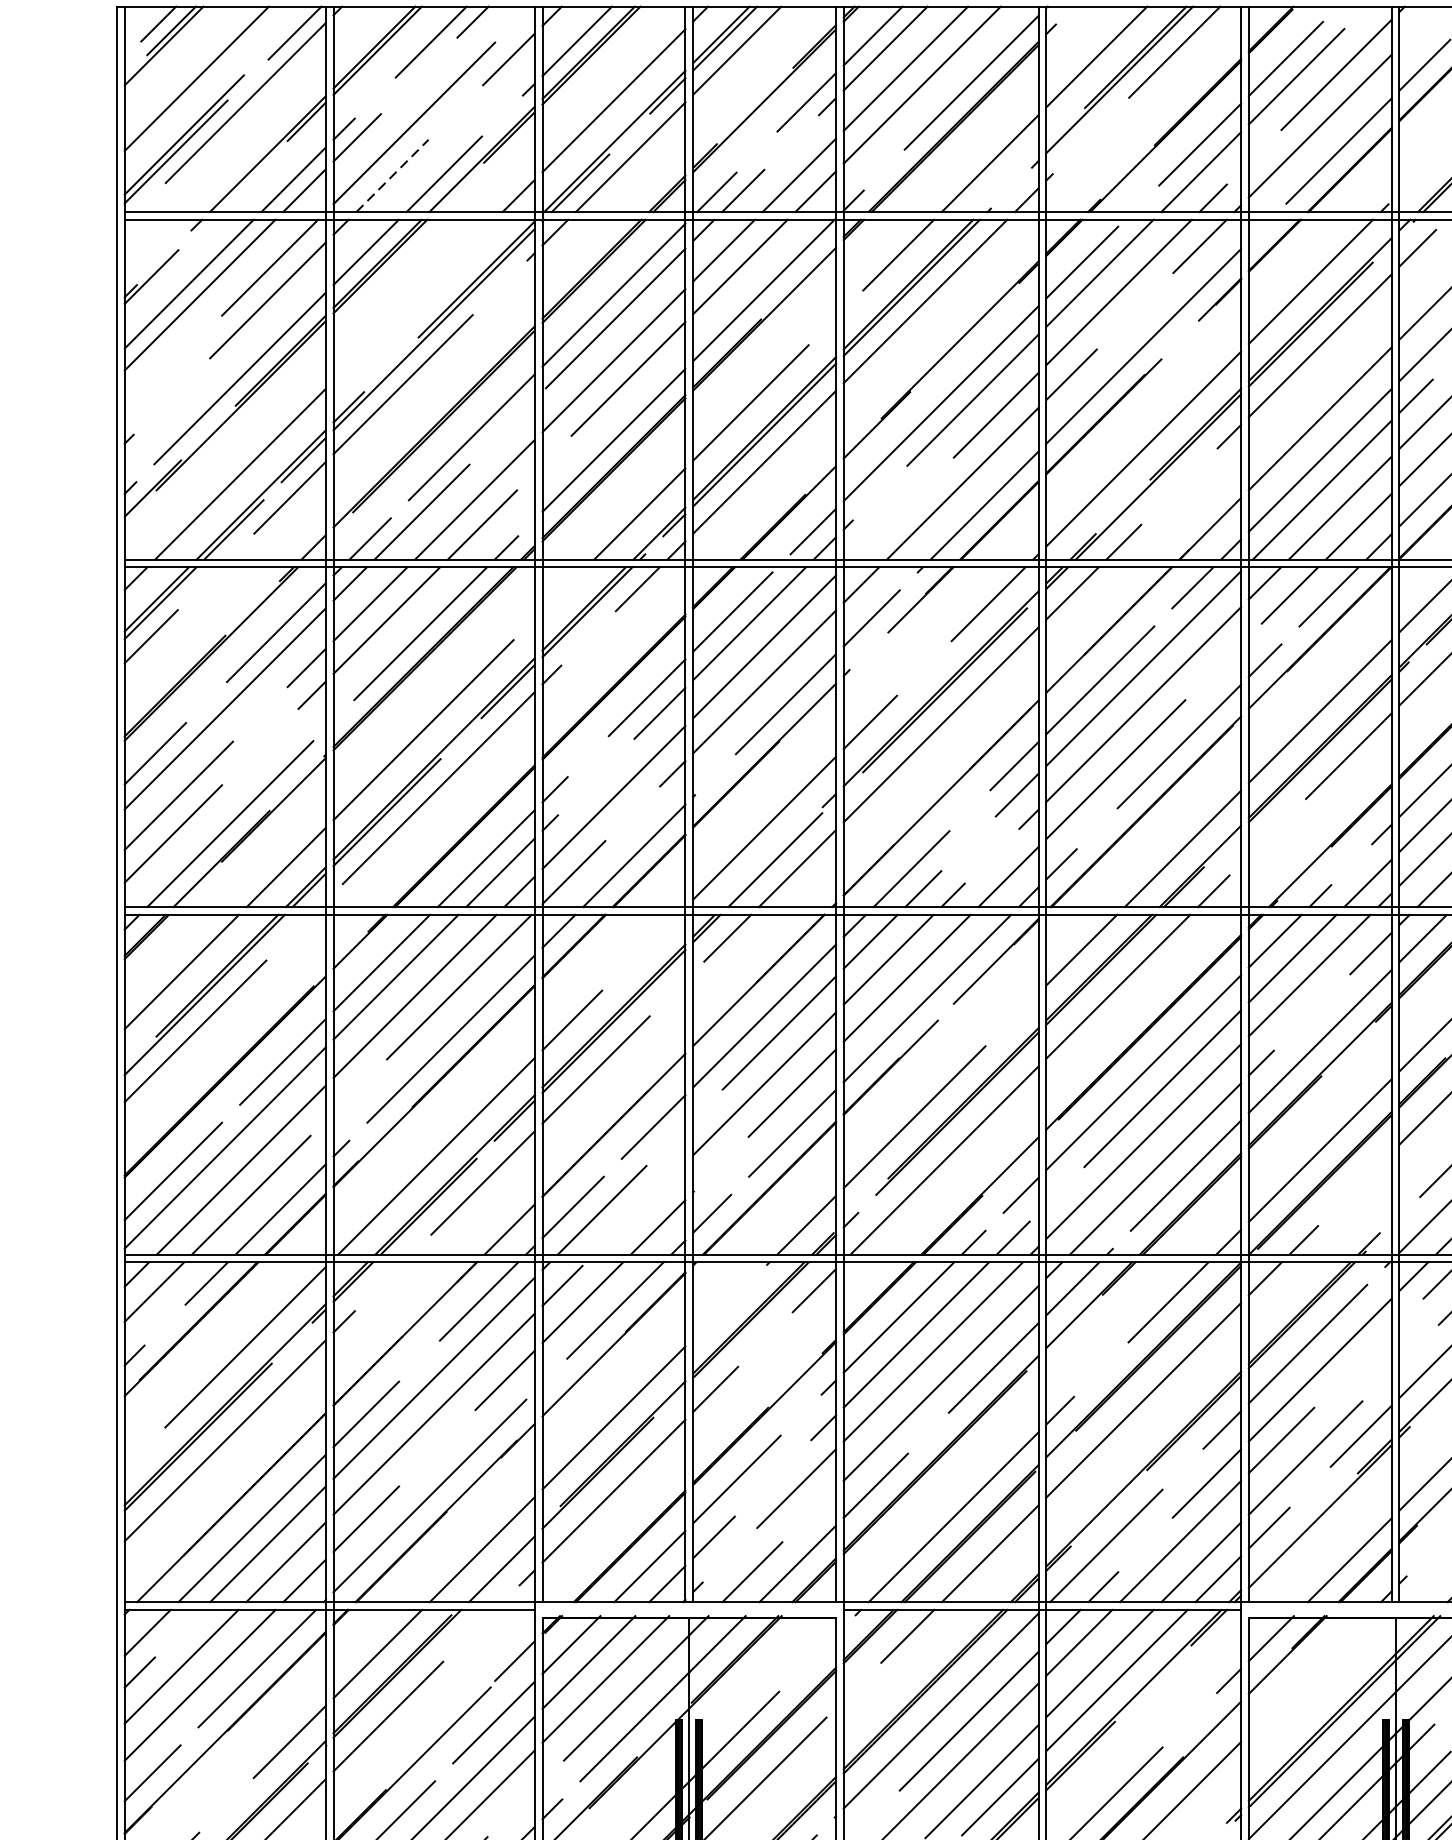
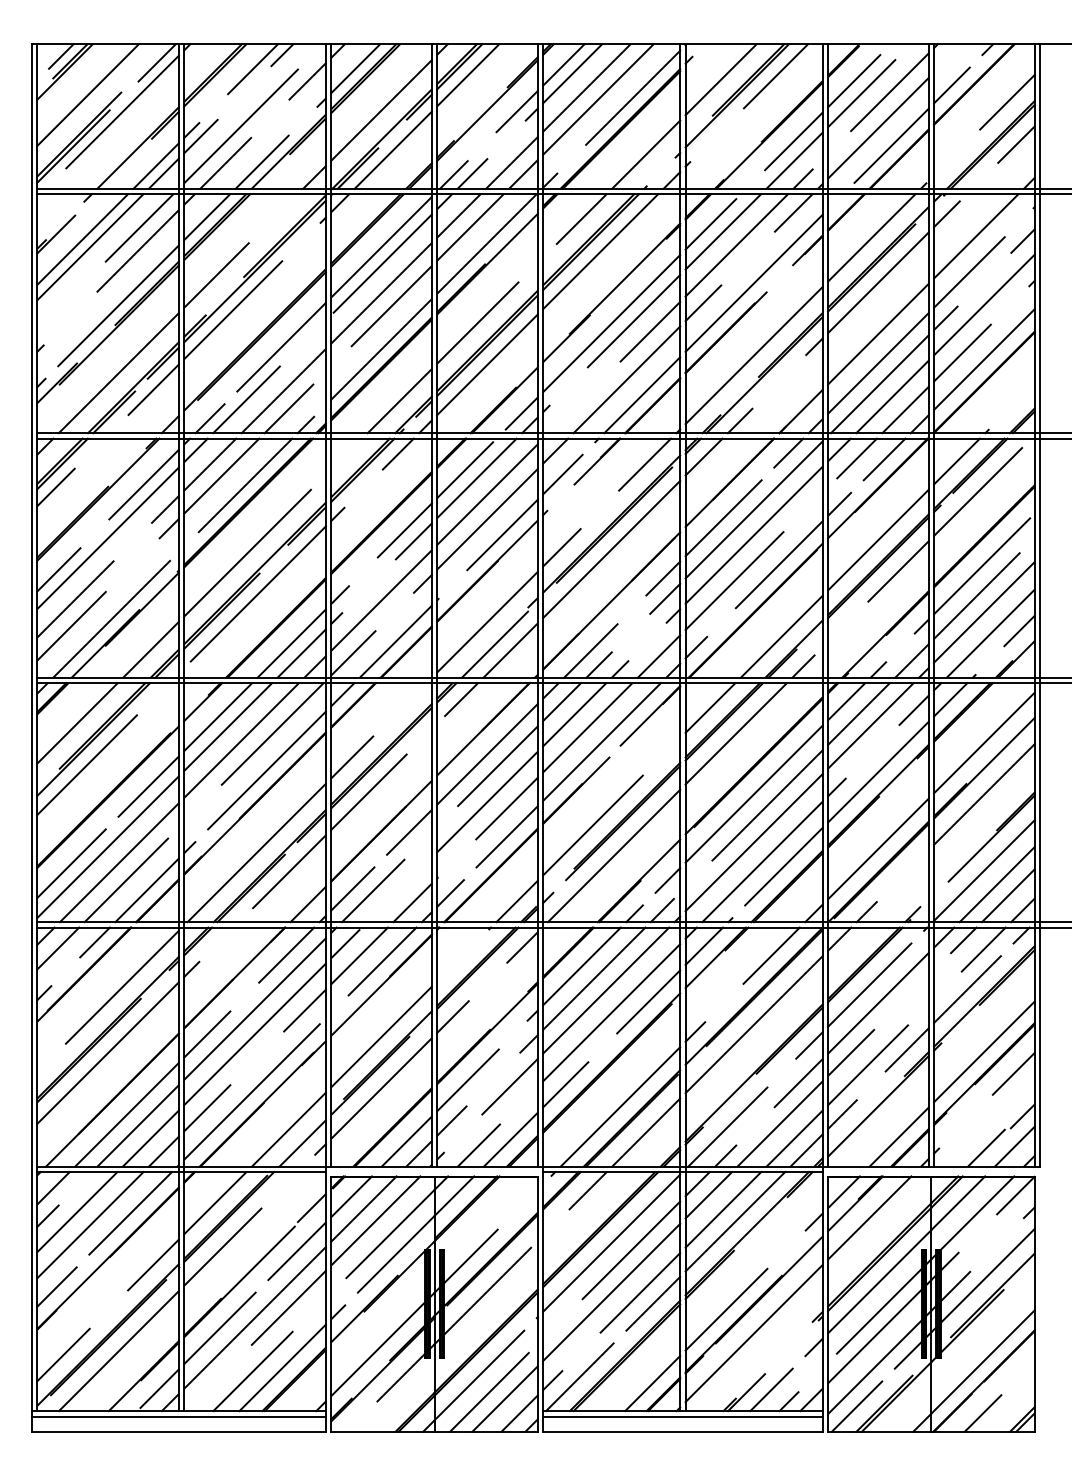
line: (392, 176) -> (225, 163), dashed -> solid
line: (379, 335) -> (216, 275), added
line: (1307, 1674) -> (869, 1217), added

